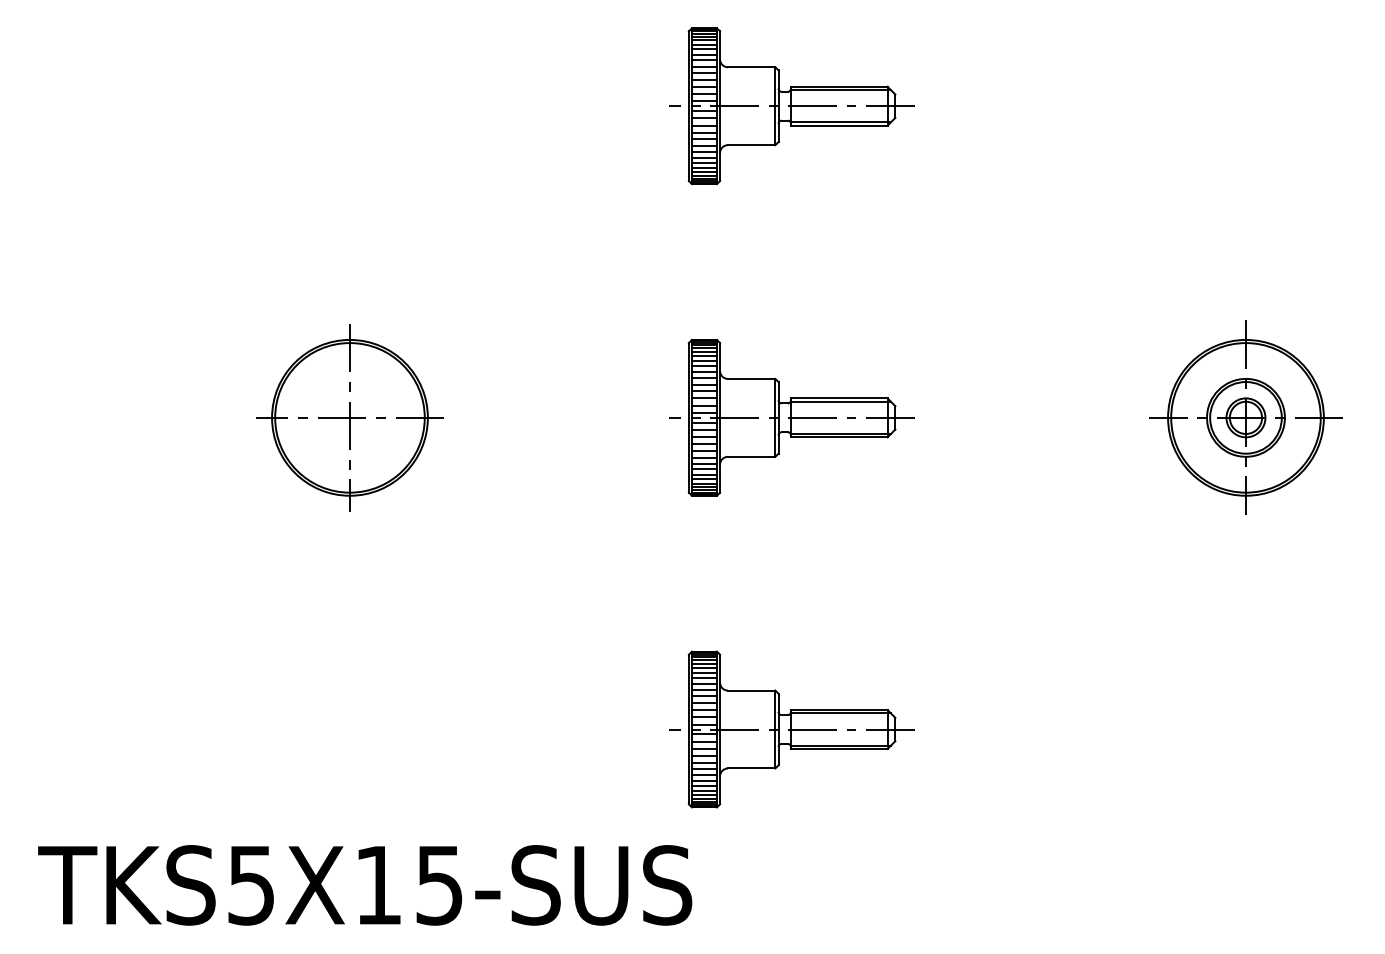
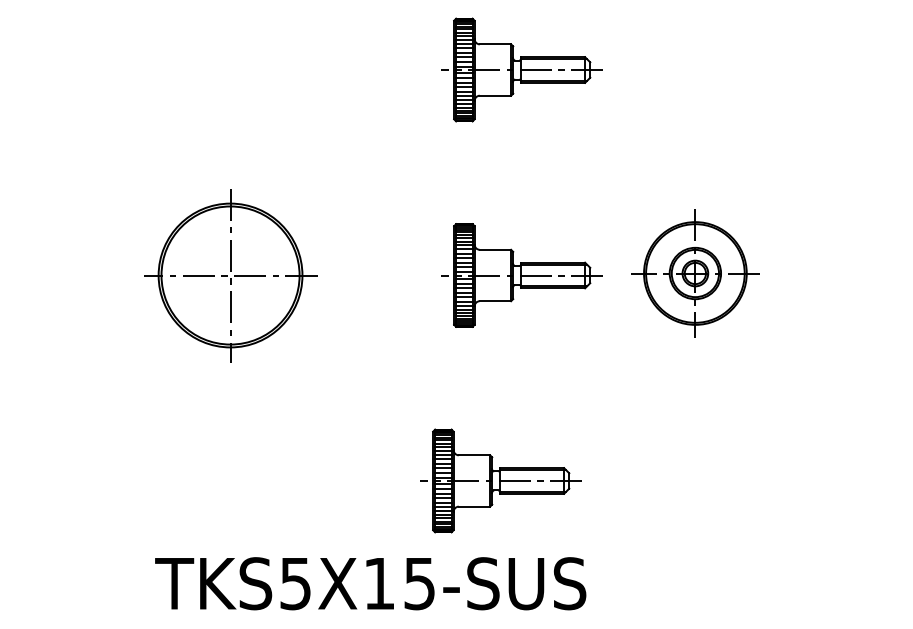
part: (349, 417) -> (230, 275), size x1.4
part: (1246, 417) -> (695, 273), moved
part: (791, 728) -> (500, 480), moved
text: (364, 885) -> (370, 583), moved

